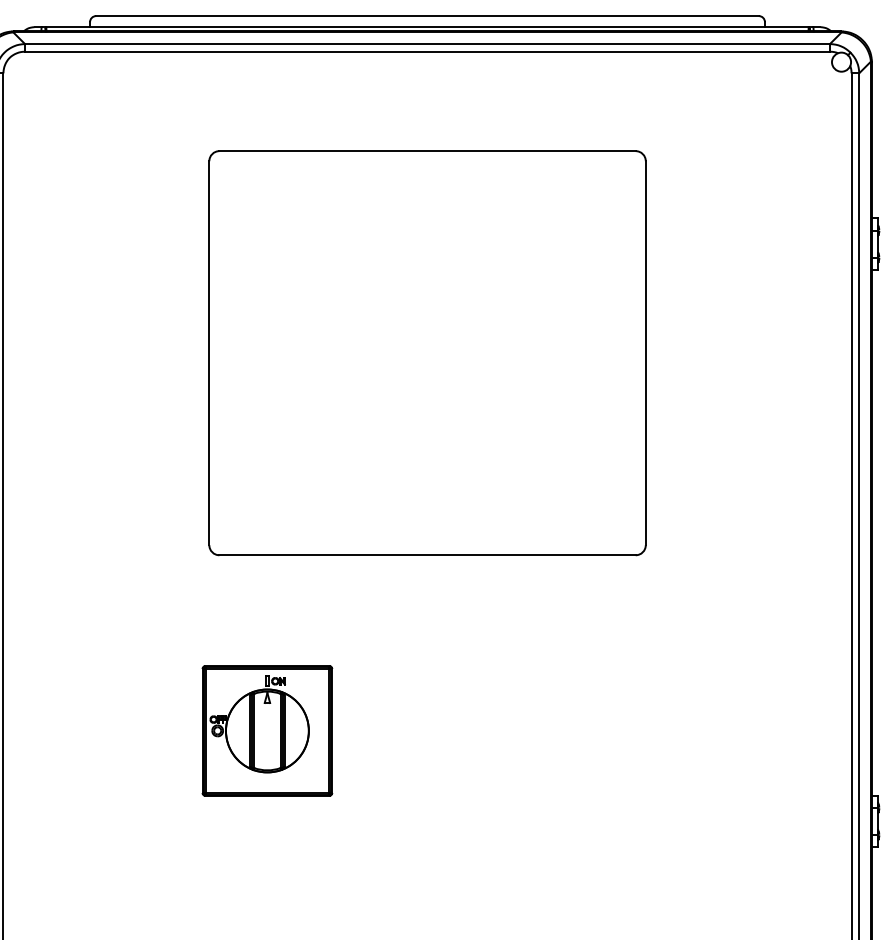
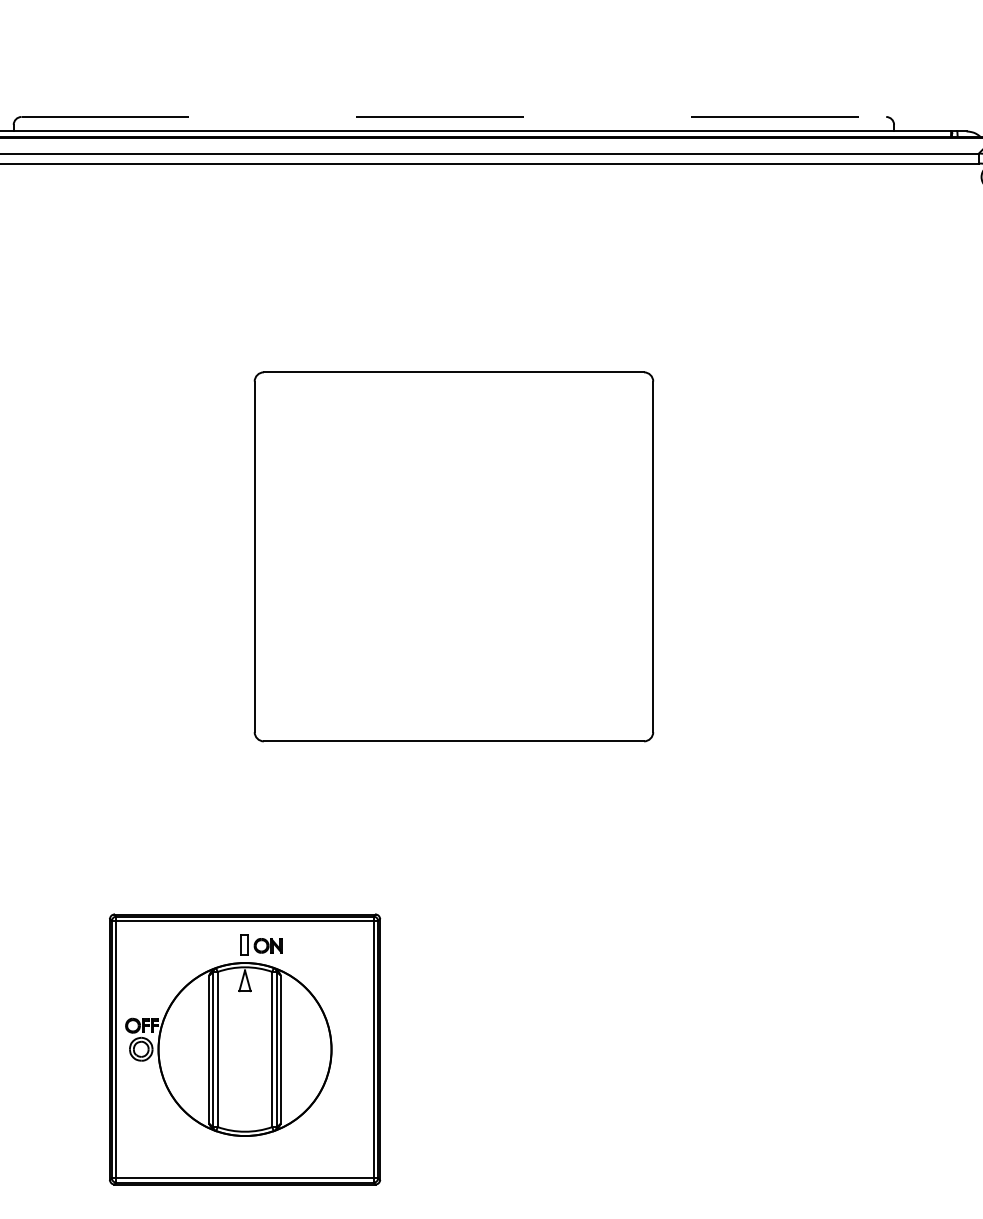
line: (428, 16) -> (455, 117), solid -> dashed
part: (427, 353) -> (453, 557), size x0.7
part: (267, 730) -> (245, 1048), size x1.6

